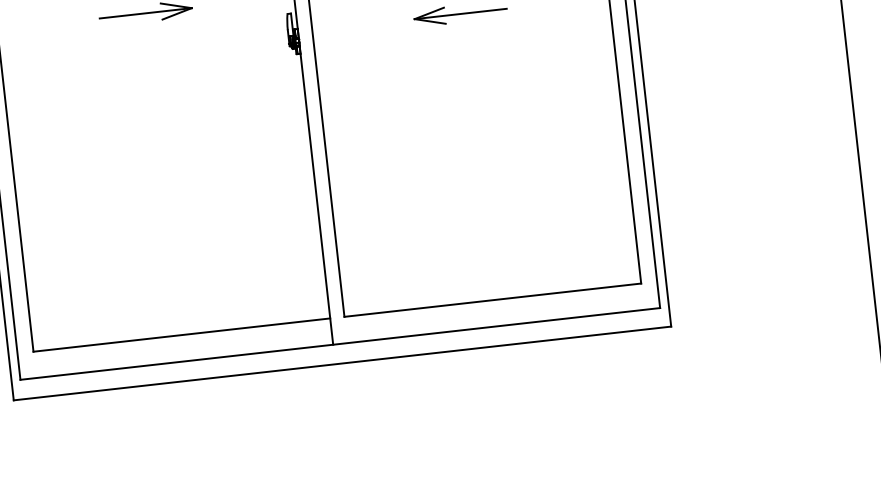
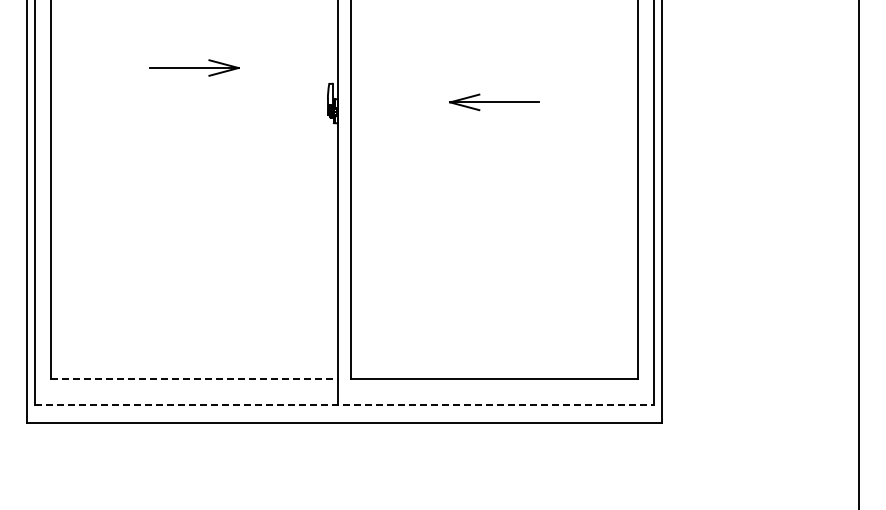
line: (182, 335) -> (194, 379), solid -> dashed
line: (340, 343) -> (344, 404), solid -> dashed

